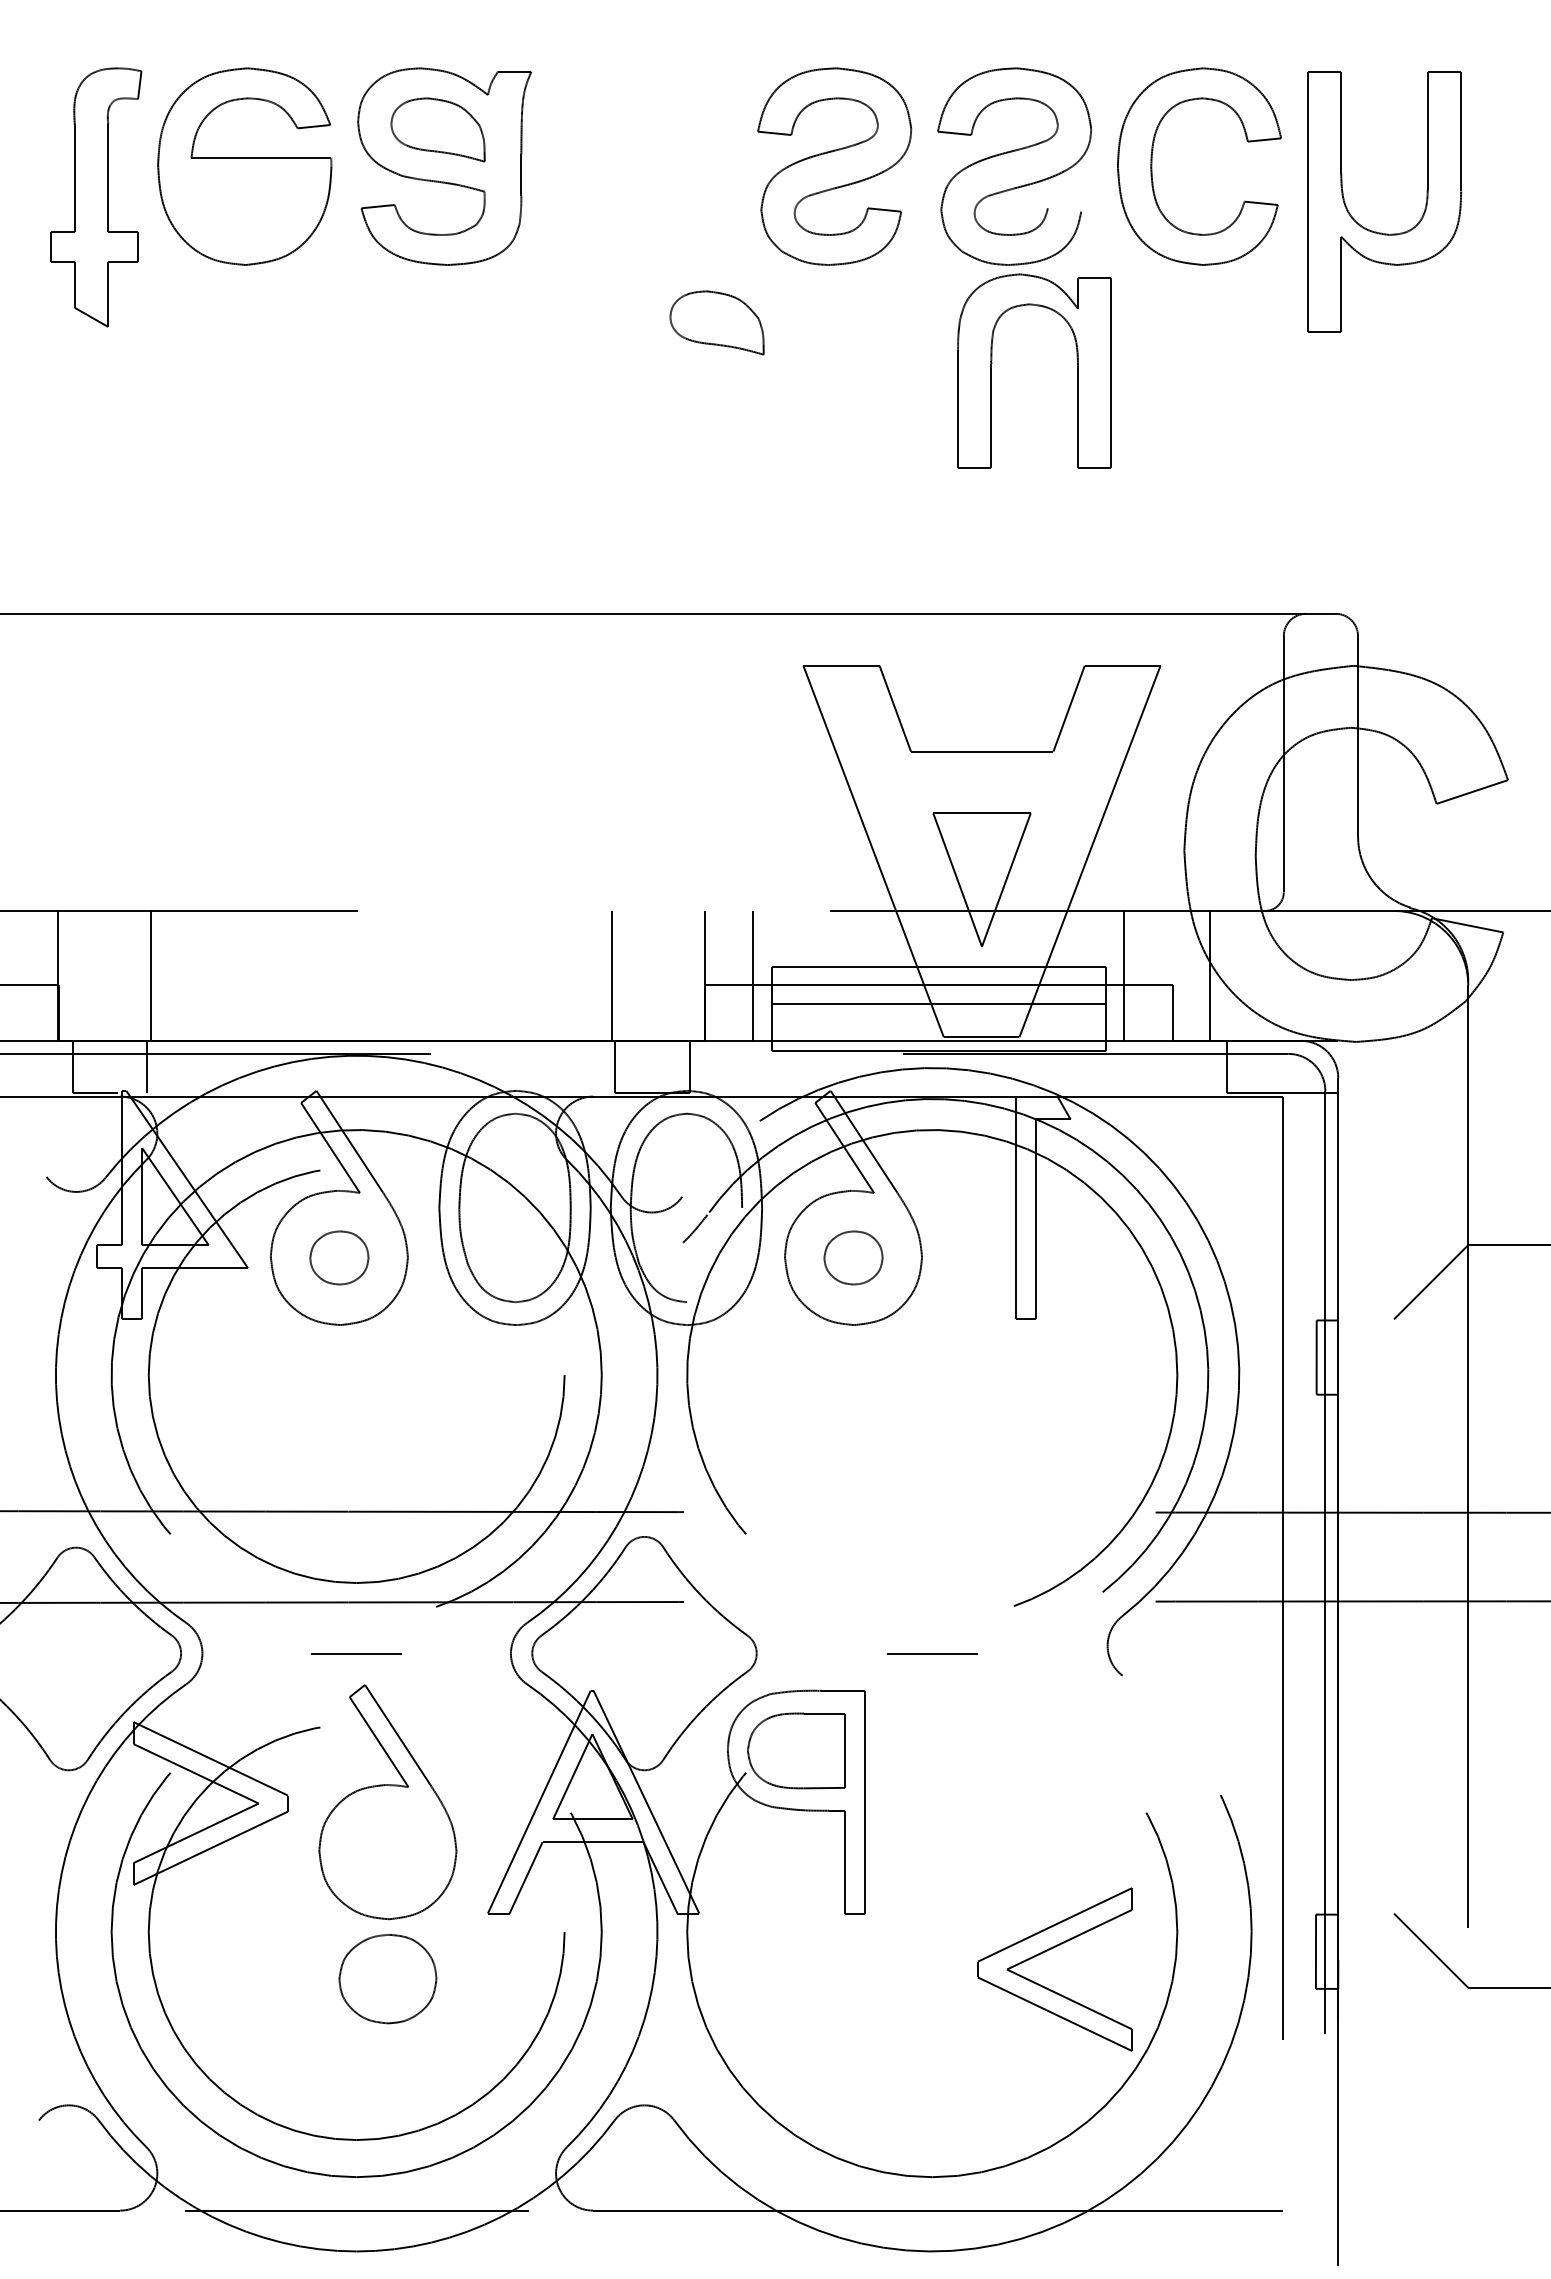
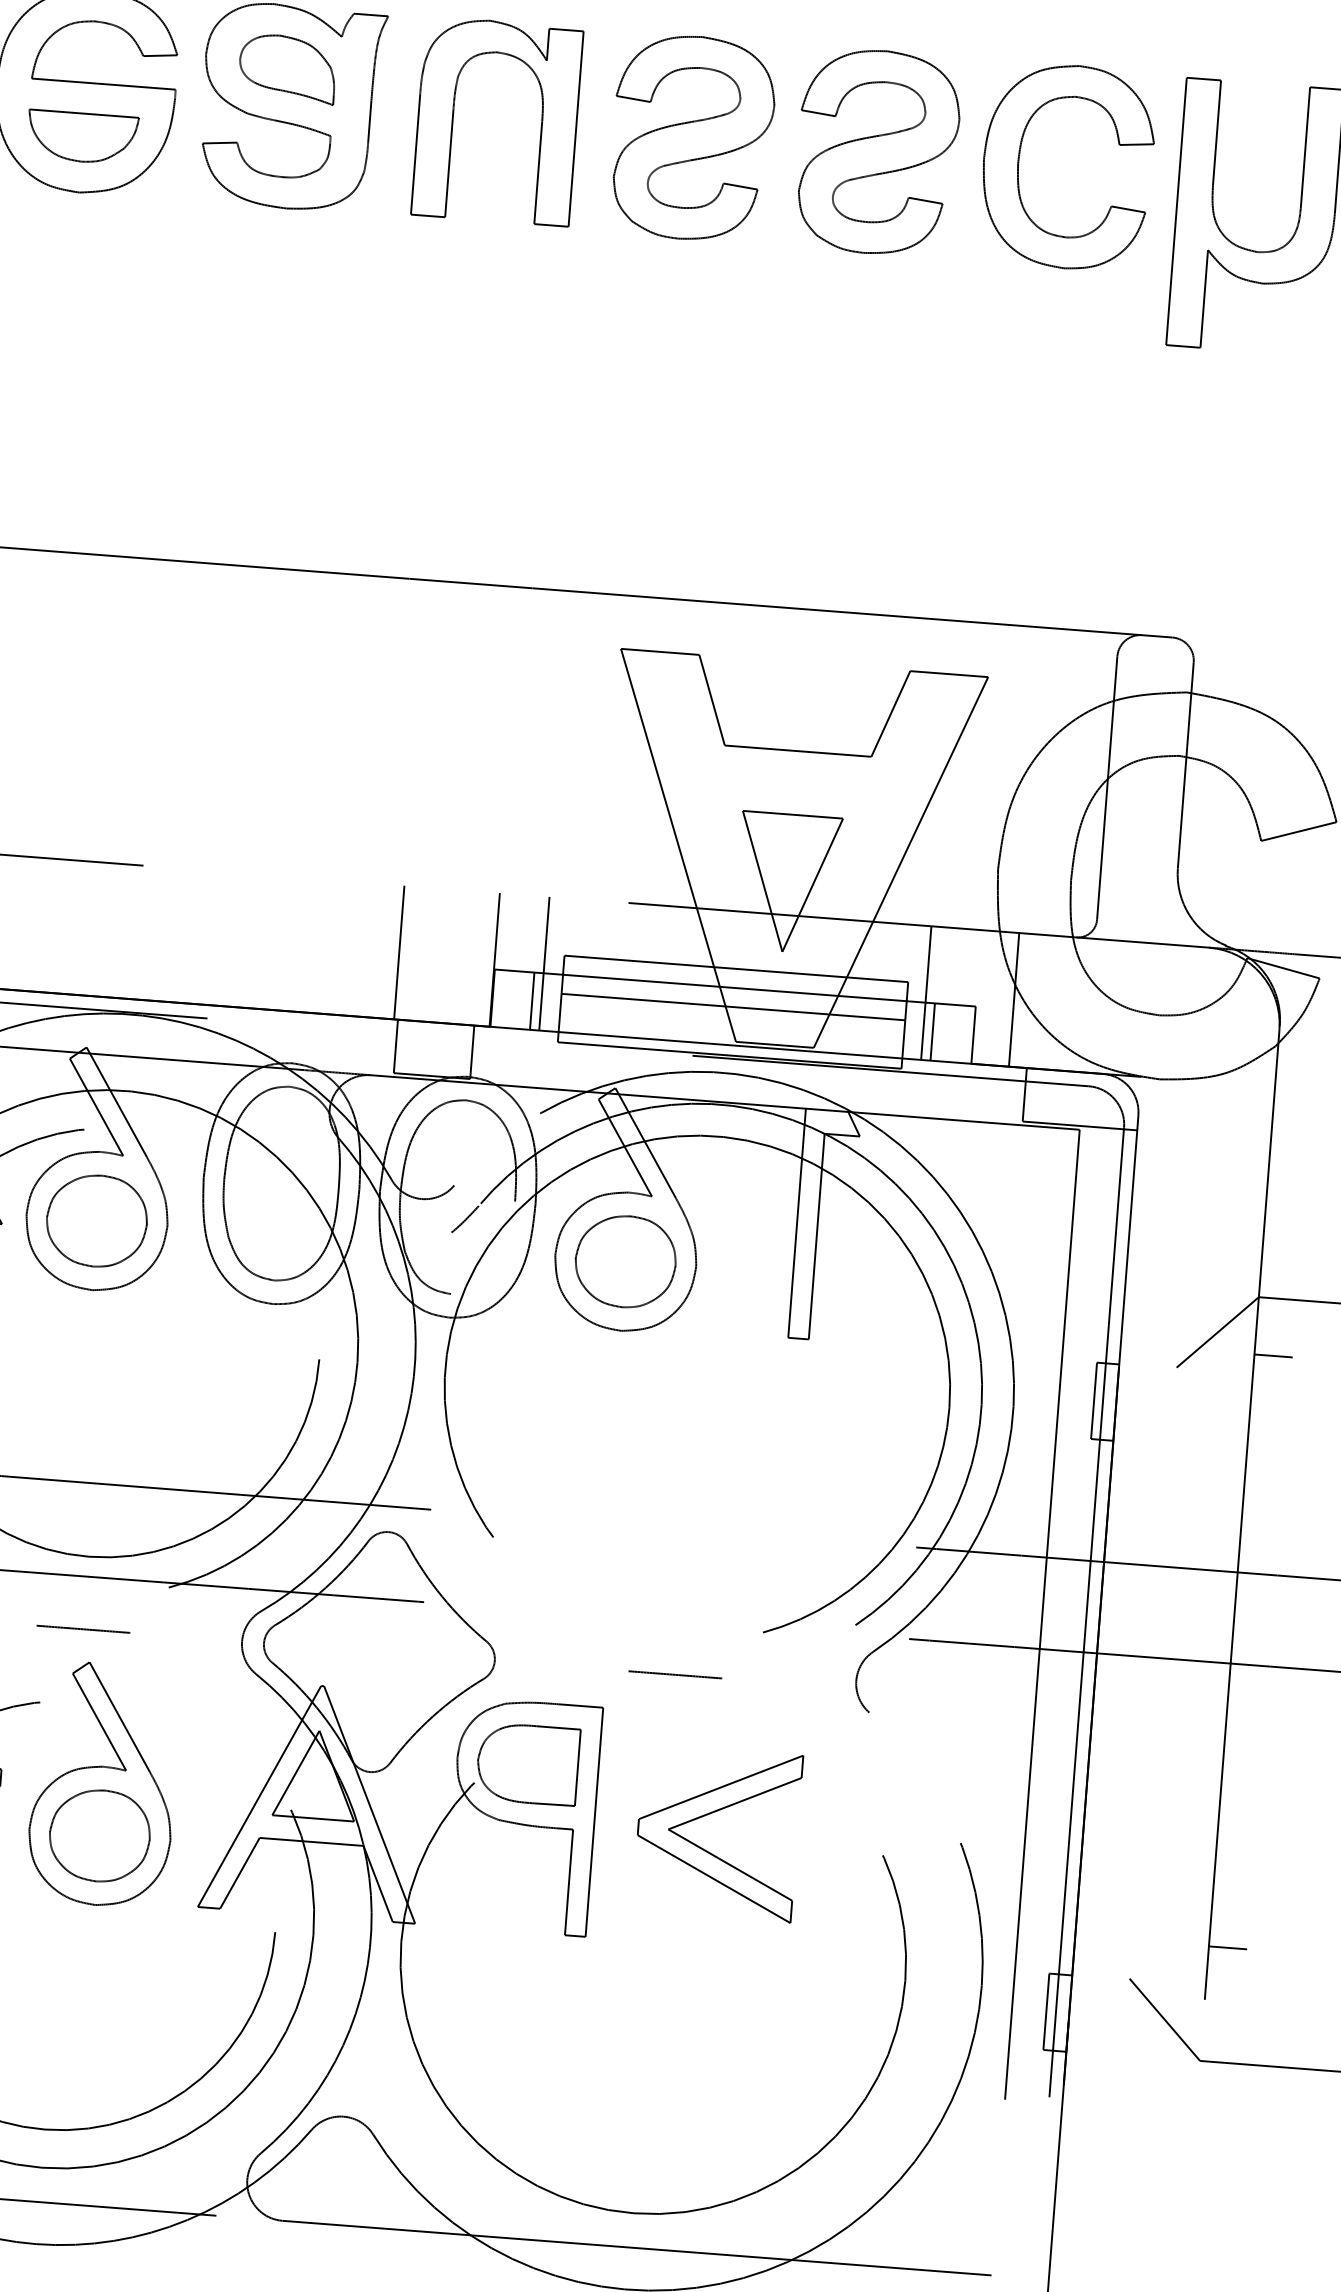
line: (1064, 209) -> (925, 200), added
part: (244, 211) -> (82, 137), added
part: (716, 322) -> (558, 288), removed
part: (992, 363) -> (454, 110), moved
line: (743, 1012) -> (531, 1000), added
line: (1133, 1012) -> (933, 1031), added
part: (339, 1257) -> (97, 1220), size x1.67
part: (853, 1257) -> (625, 1261), size x1.67
line: (1486, 1300) -> (1273, 1355), added
line: (1486, 1876) -> (1227, 1947), added
part: (1045, 1952) -> (709, 1814), moved
part: (387, 1979) -> (99, 1836), moved

